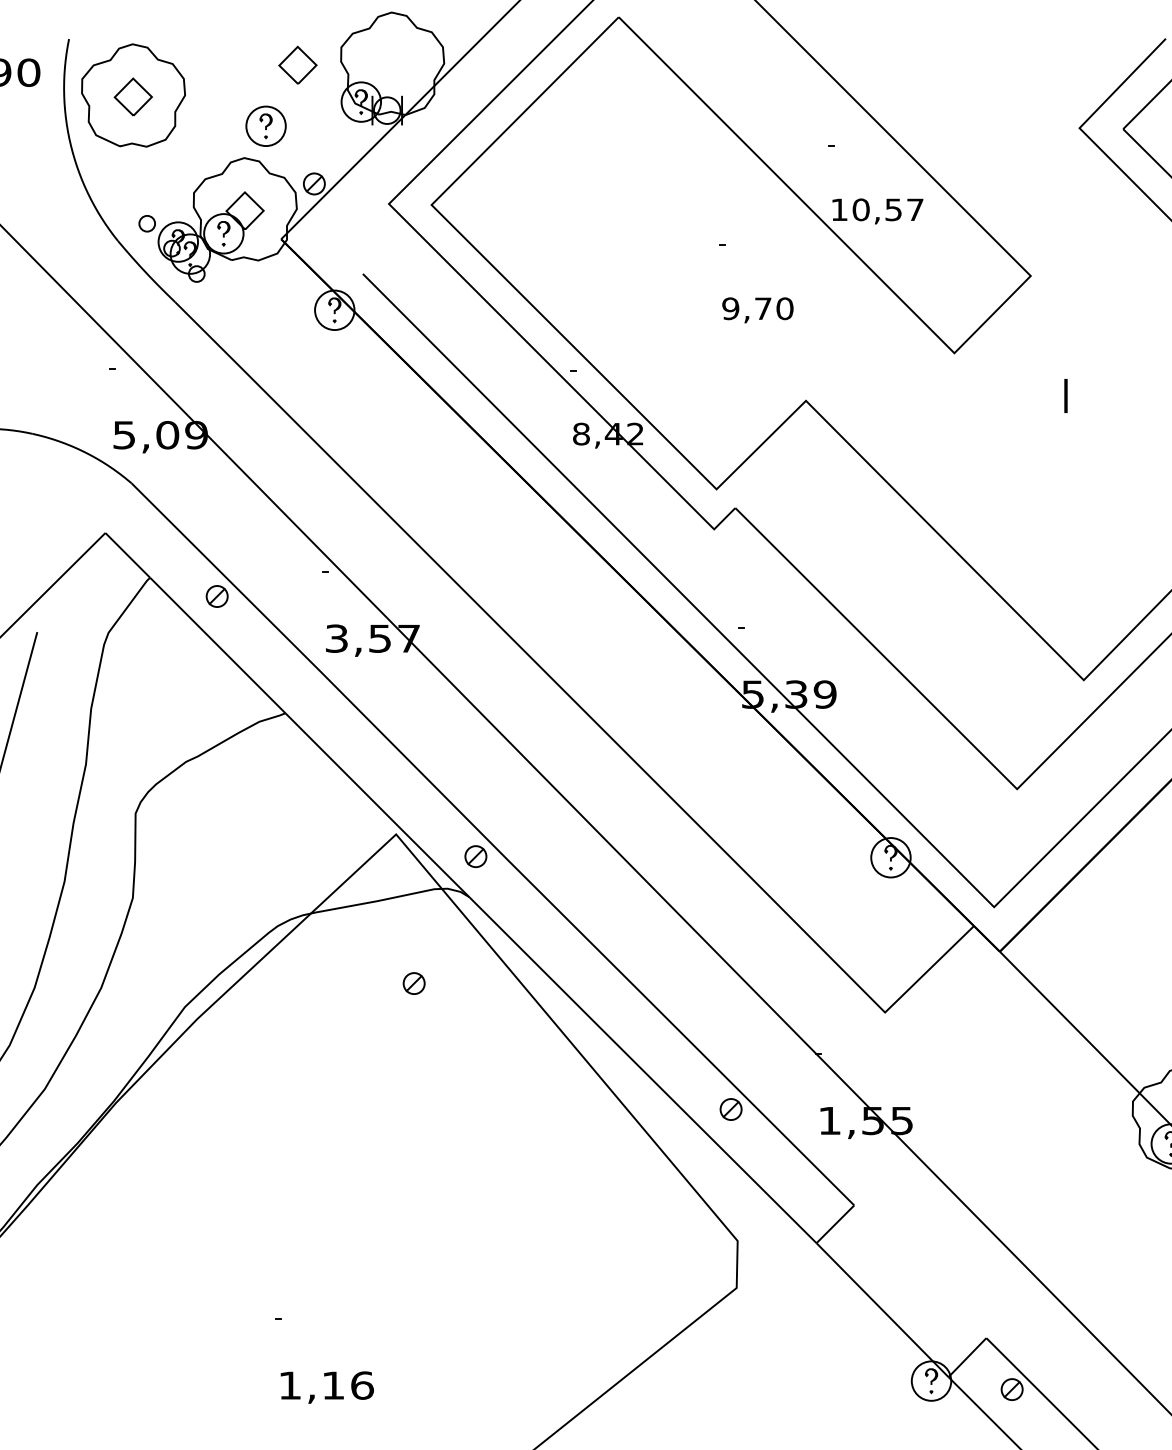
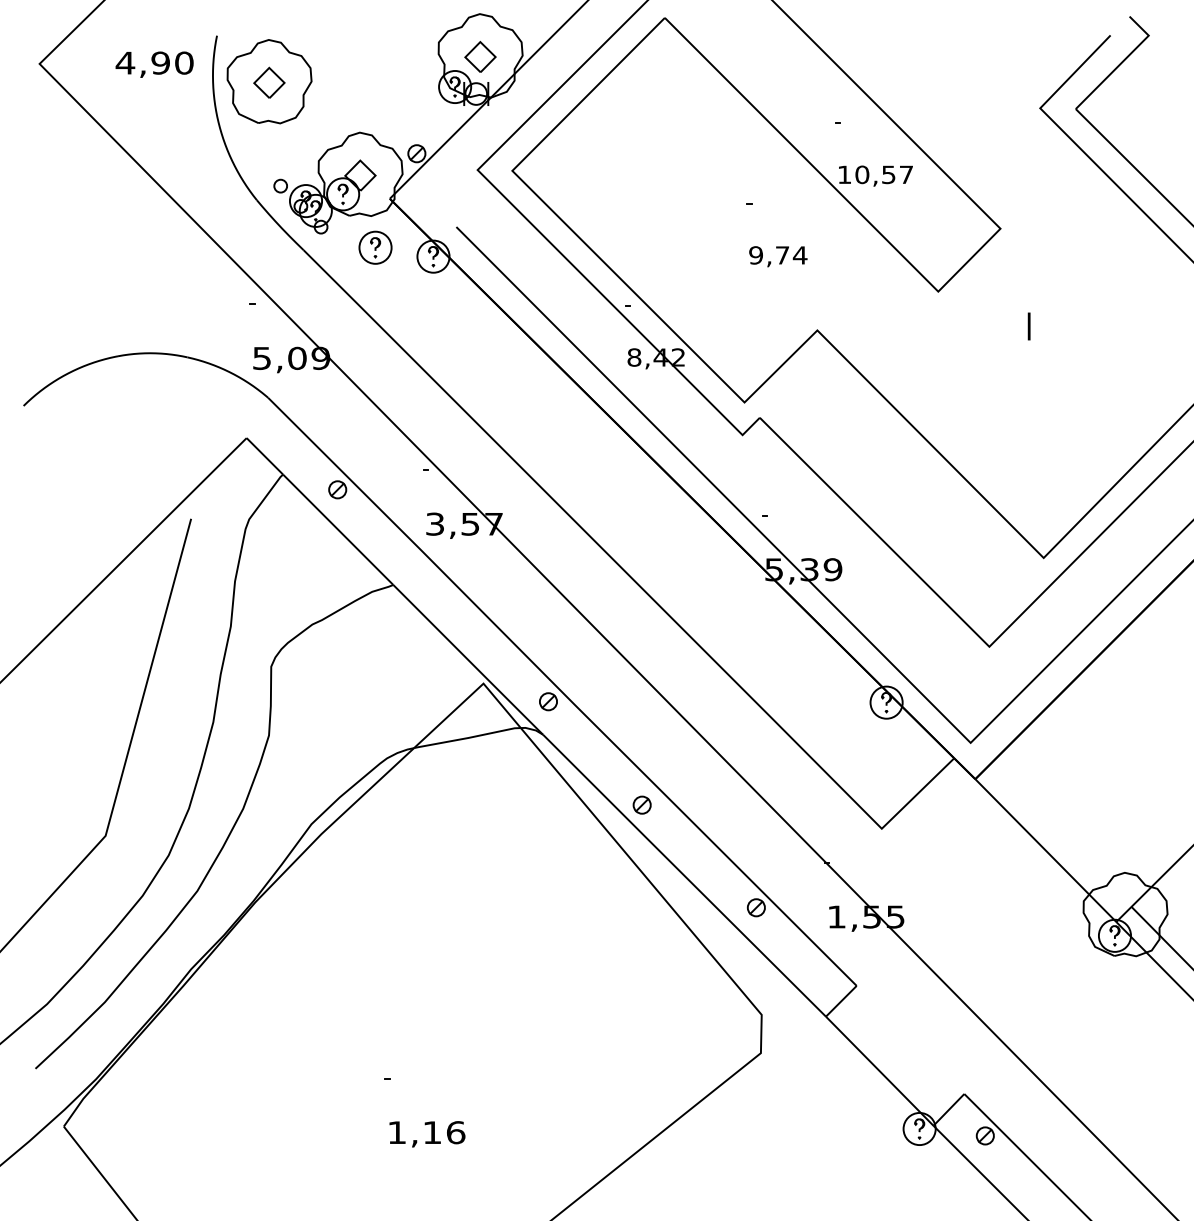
part: (297, 64) -> (480, 56), moved
part: (266, 125) -> (375, 247), moved
text: (784, 308) -> (799, 255), 9,70 -> 9,74
part: (413, 982) -> (641, 804), moved

